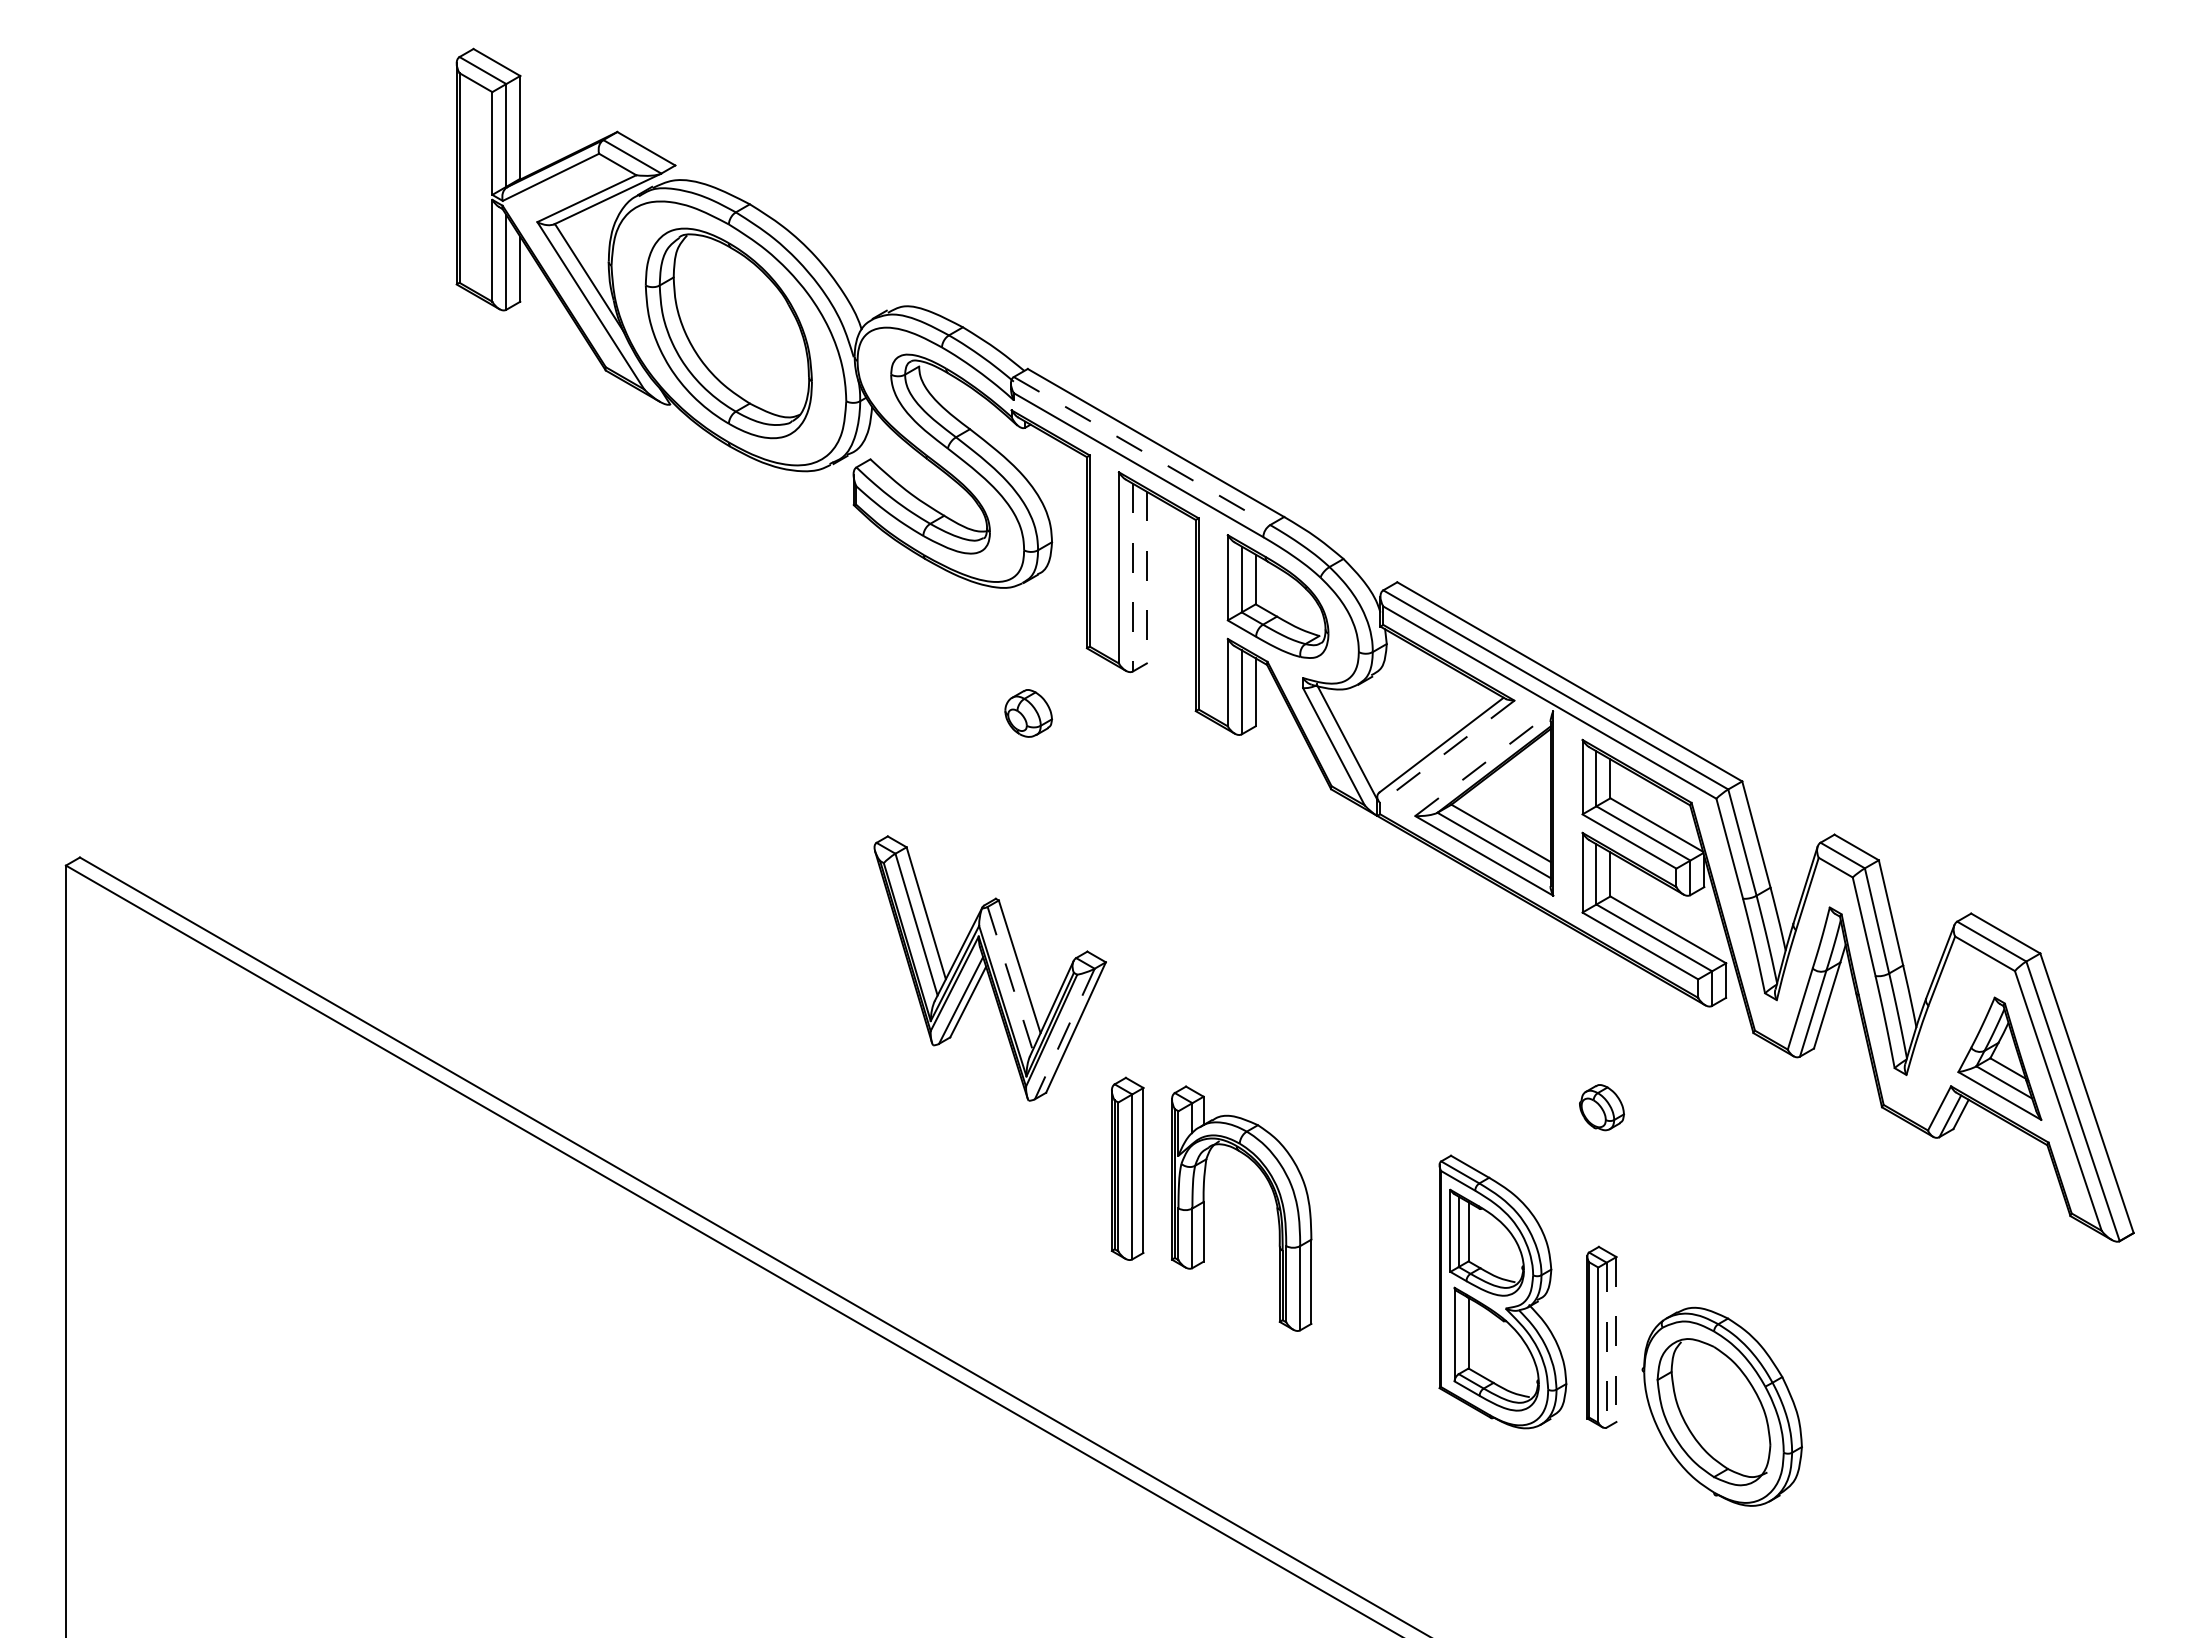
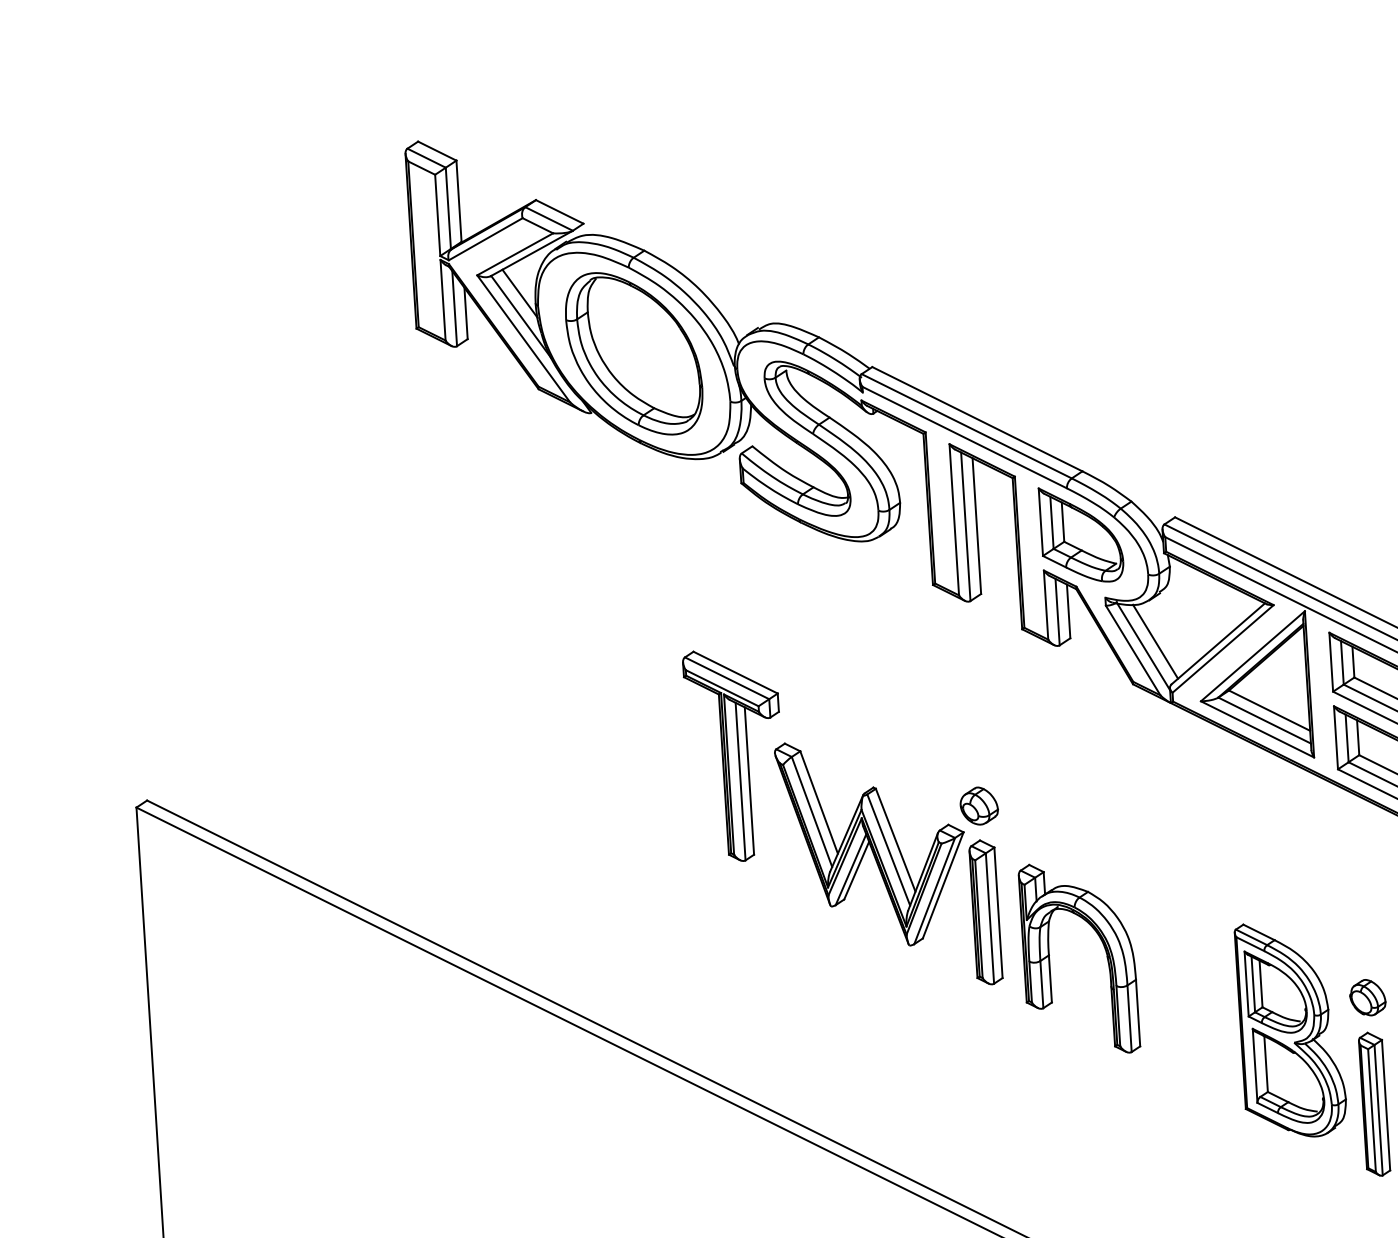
line: (589, 248) -> (519, 293), added
line: (1142, 451) -> (967, 426), dashed -> solid
line: (1132, 577) -> (965, 526), dashed -> solid
line: (1146, 577) -> (976, 526), dashed -> solid
part: (1028, 713) -> (979, 806), moved
line: (1362, 737) -> (1155, 641), added
line: (1446, 752) -> (1222, 649), dashed -> solid
line: (1484, 763) -> (1253, 656), dashed -> solid
part: (824, 846) -> (735, 754), added
line: (1010, 979) -> (889, 850), dashed -> solid
line: (1064, 1033) -> (934, 890), dashed -> solid
part: (1601, 1107) -> (1367, 997), moved
part: (1127, 1168) -> (985, 912), moved
part: (1274, 1199) -> (1104, 949), moved
part: (1502, 1291) -> (1290, 1029), moved
line: (1616, 1340) -> (1386, 1105), dashed -> solid
line: (1606, 1345) -> (1378, 1110), dashed -> solid

